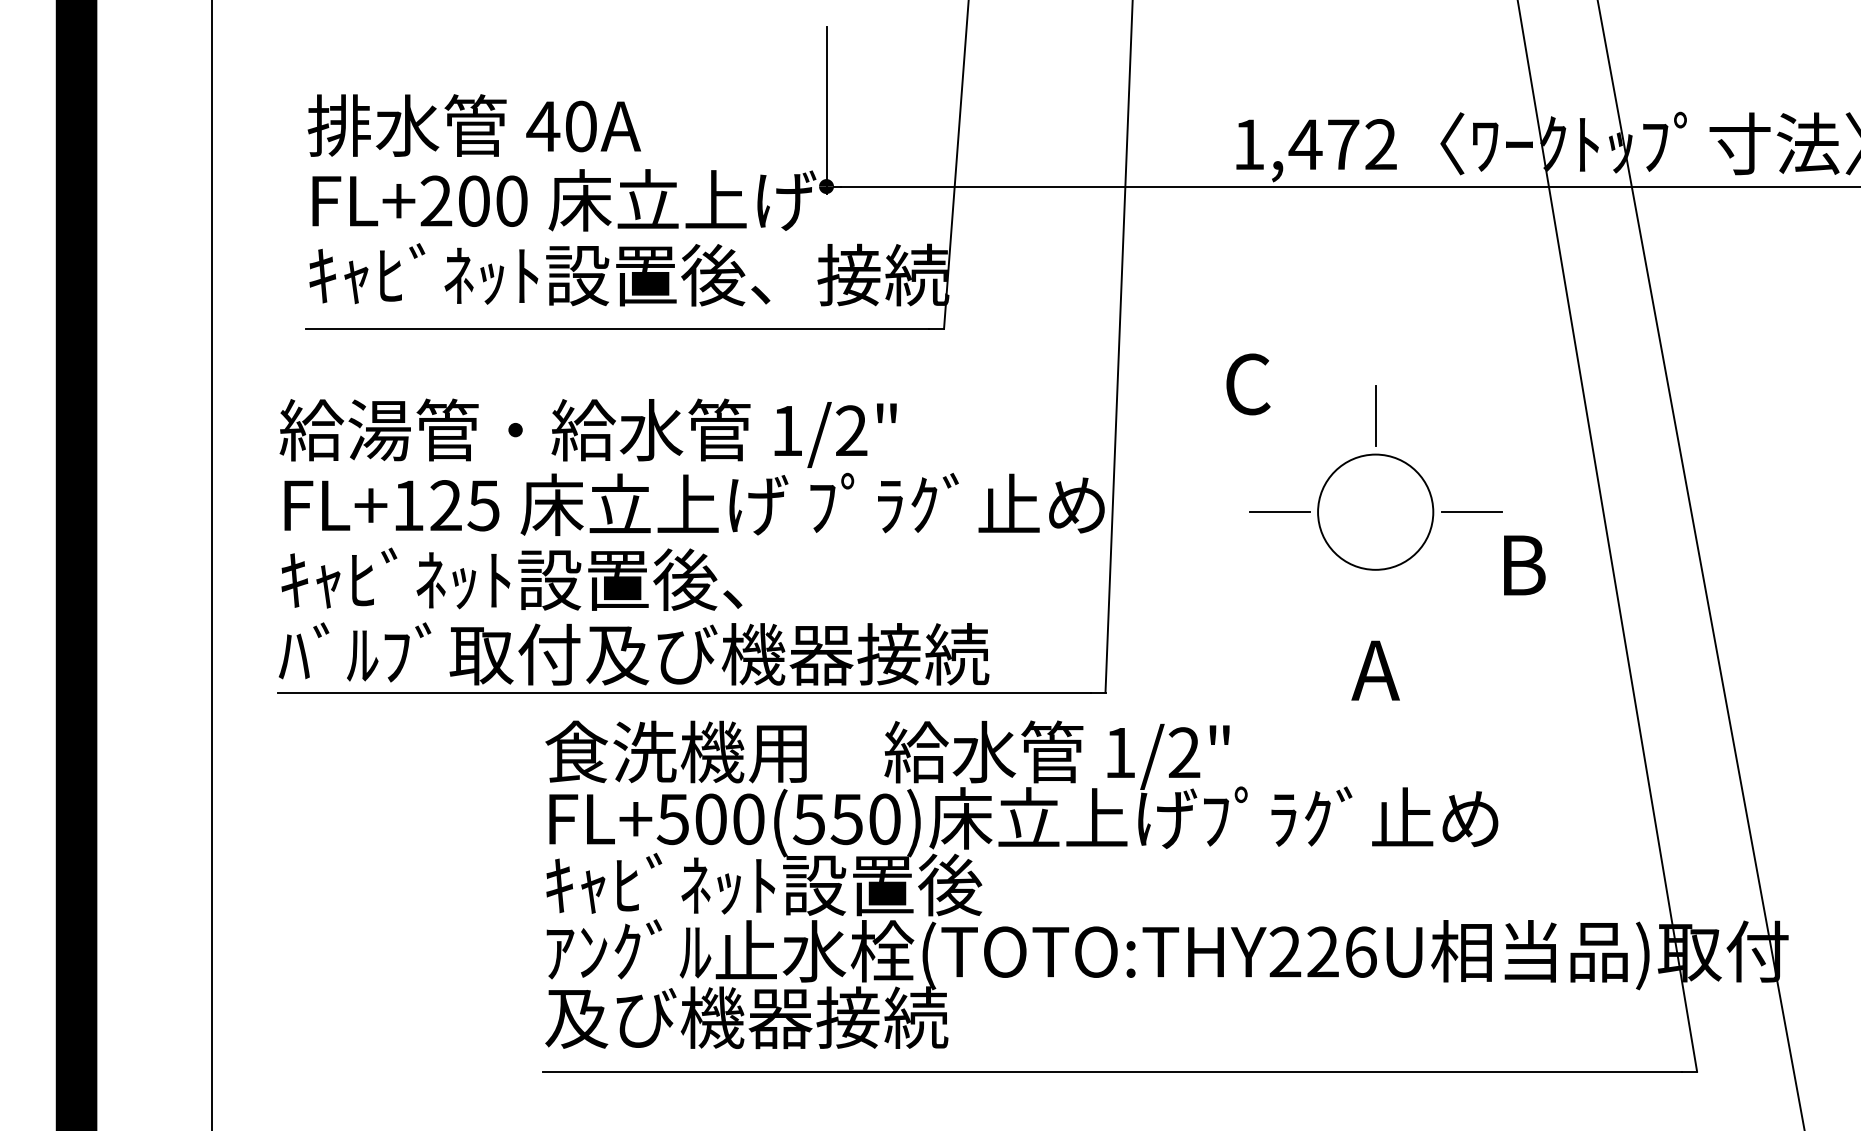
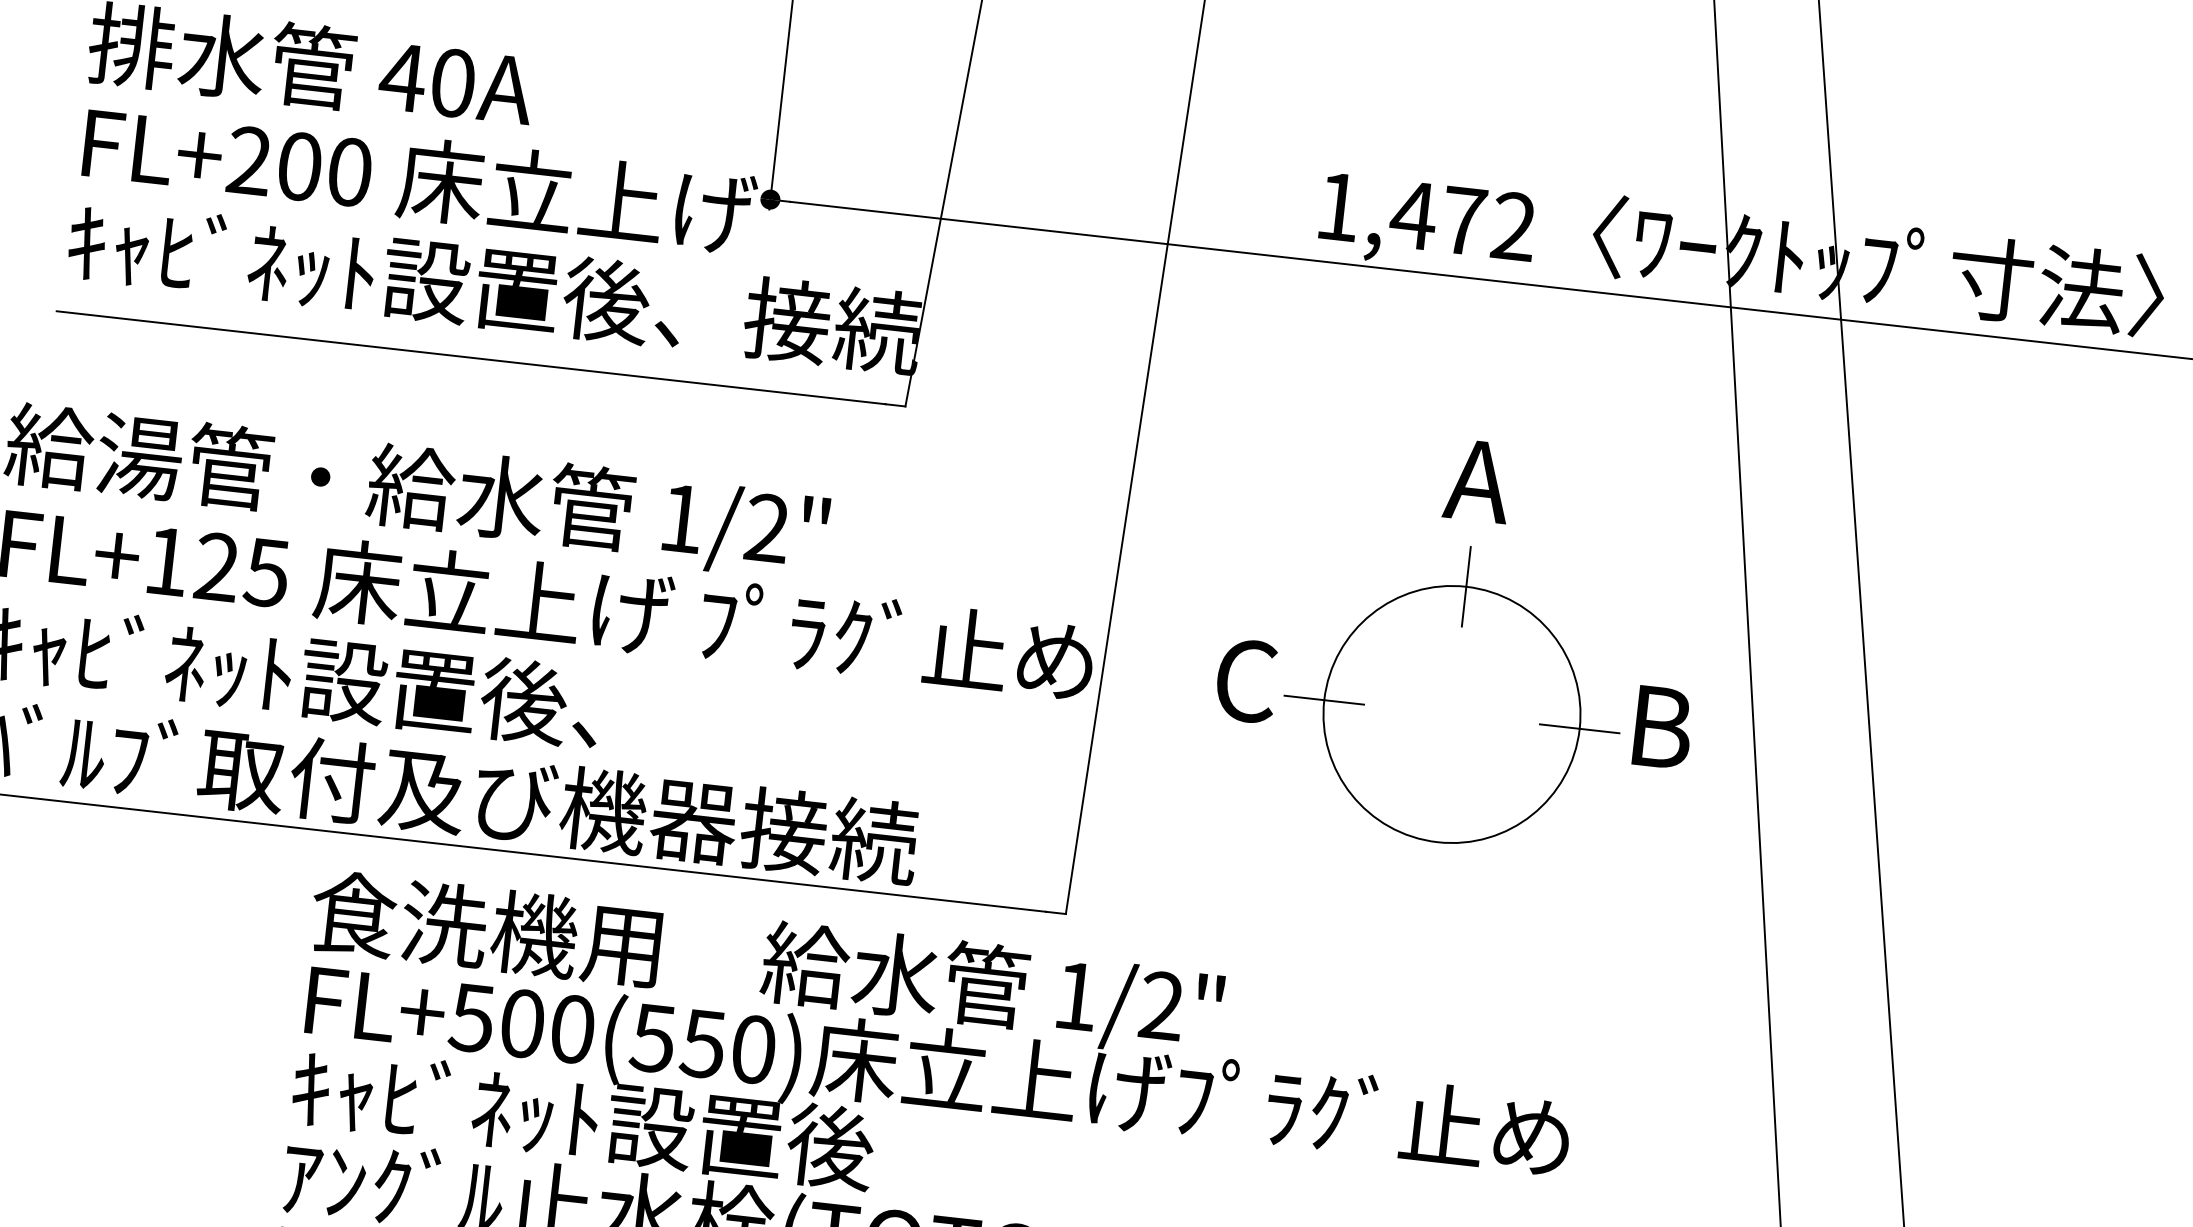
text: (1248, 384) -> (1246, 681), moved
circle: (1375, 512) -> (1451, 714), size x1.67
text: (1524, 565) -> (1662, 727), moved
text: (1375, 670) -> (1477, 480), moved

